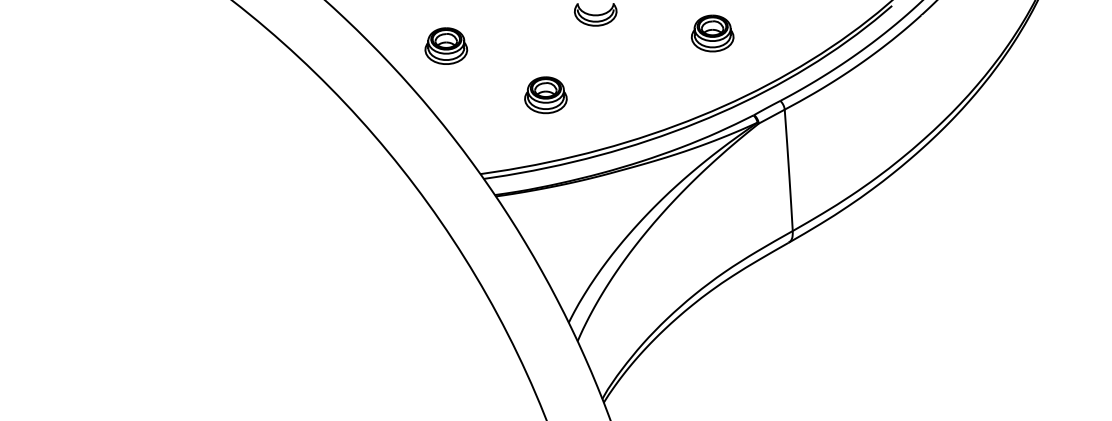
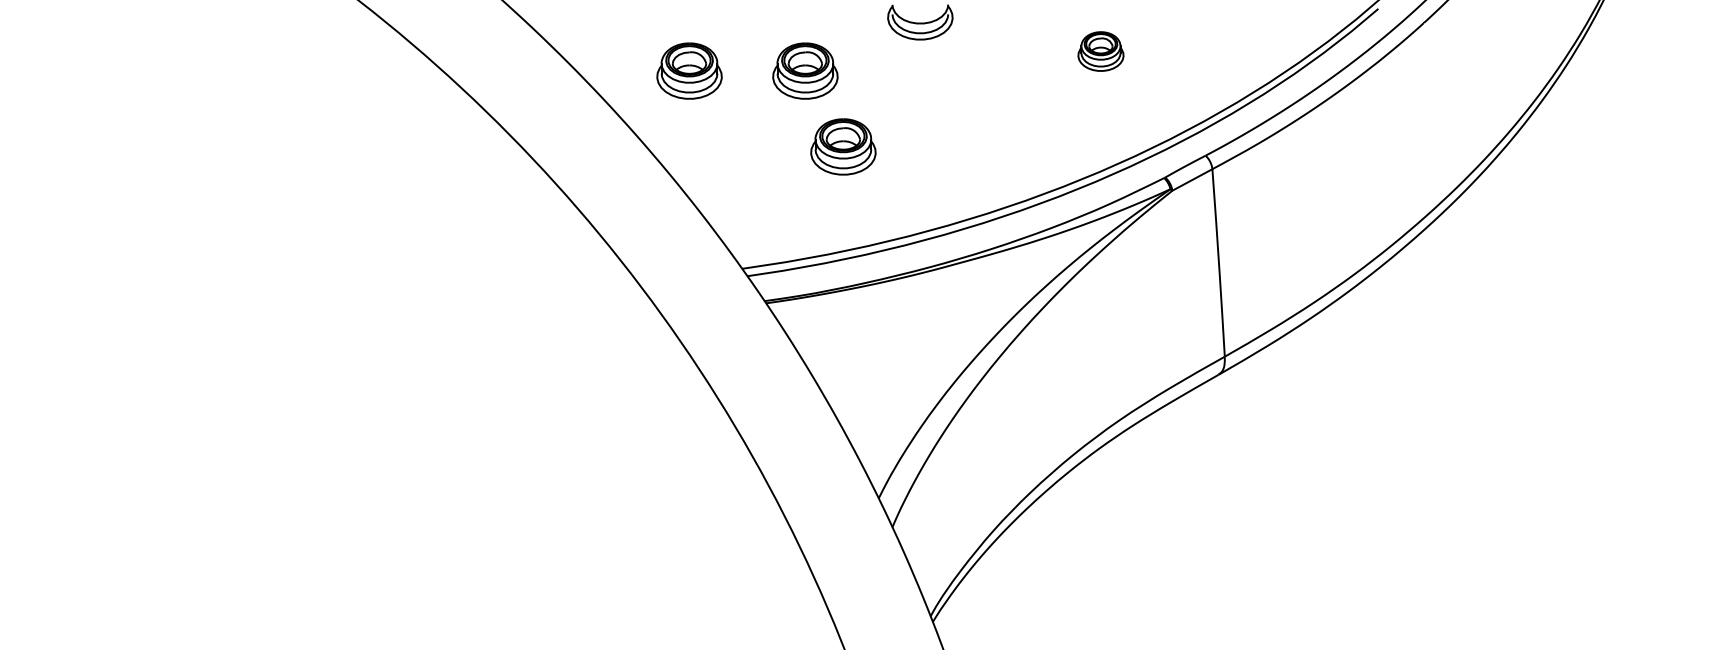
part: (712, 33) -> (1100, 51), size x0.7
part: (521, 45) -> (805, 70), added

